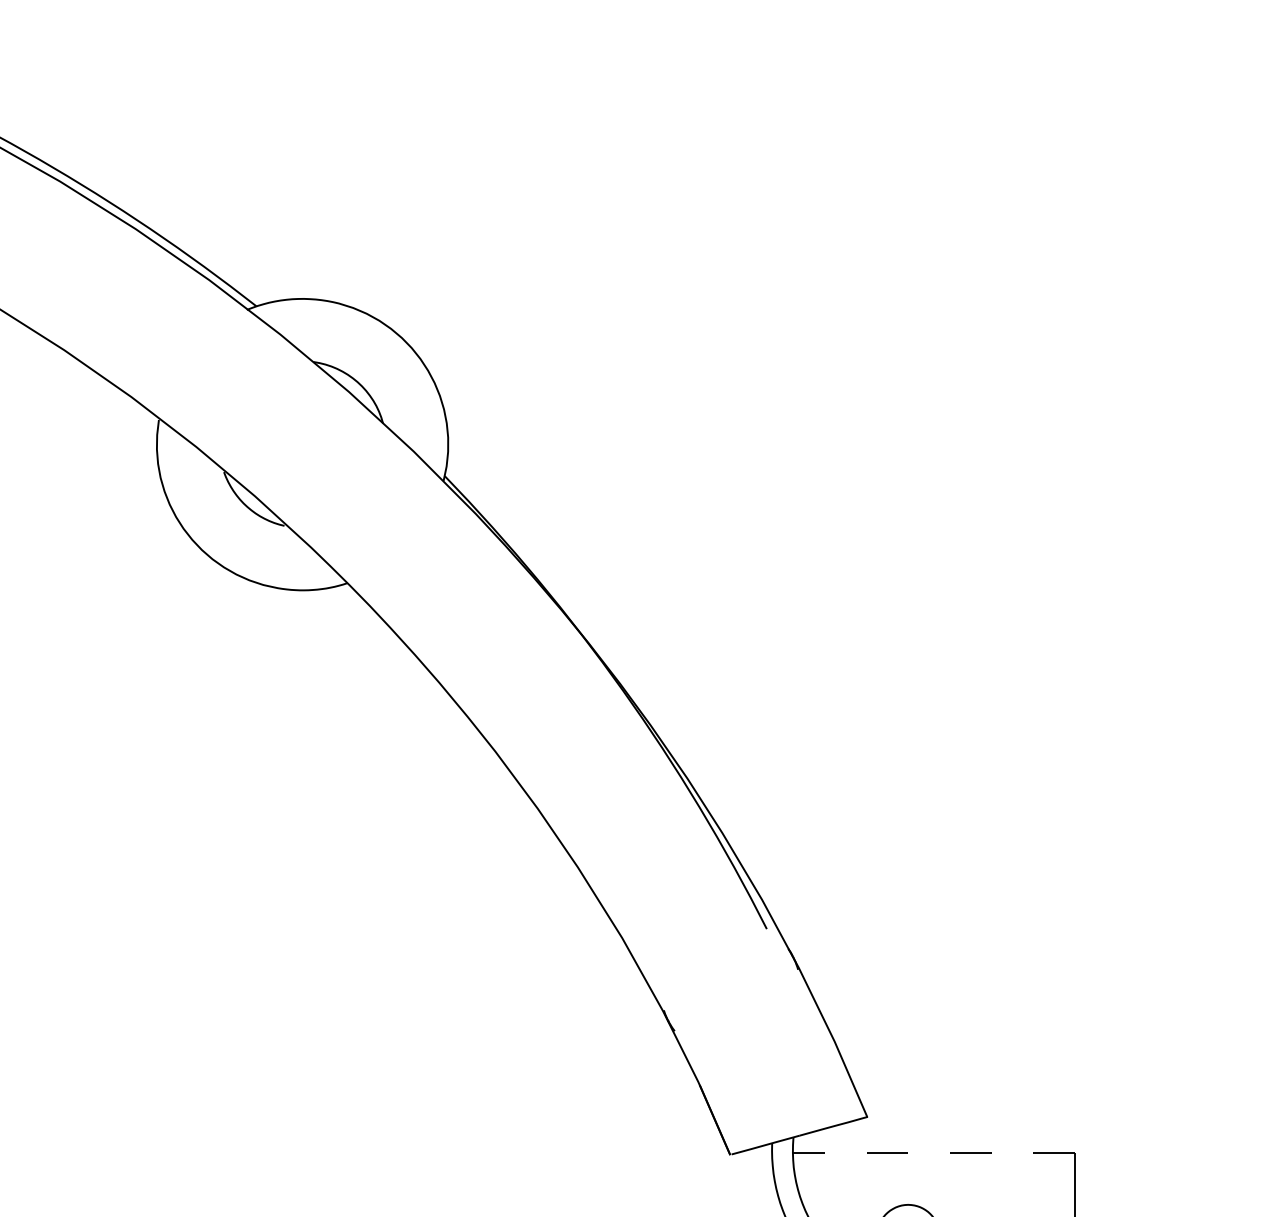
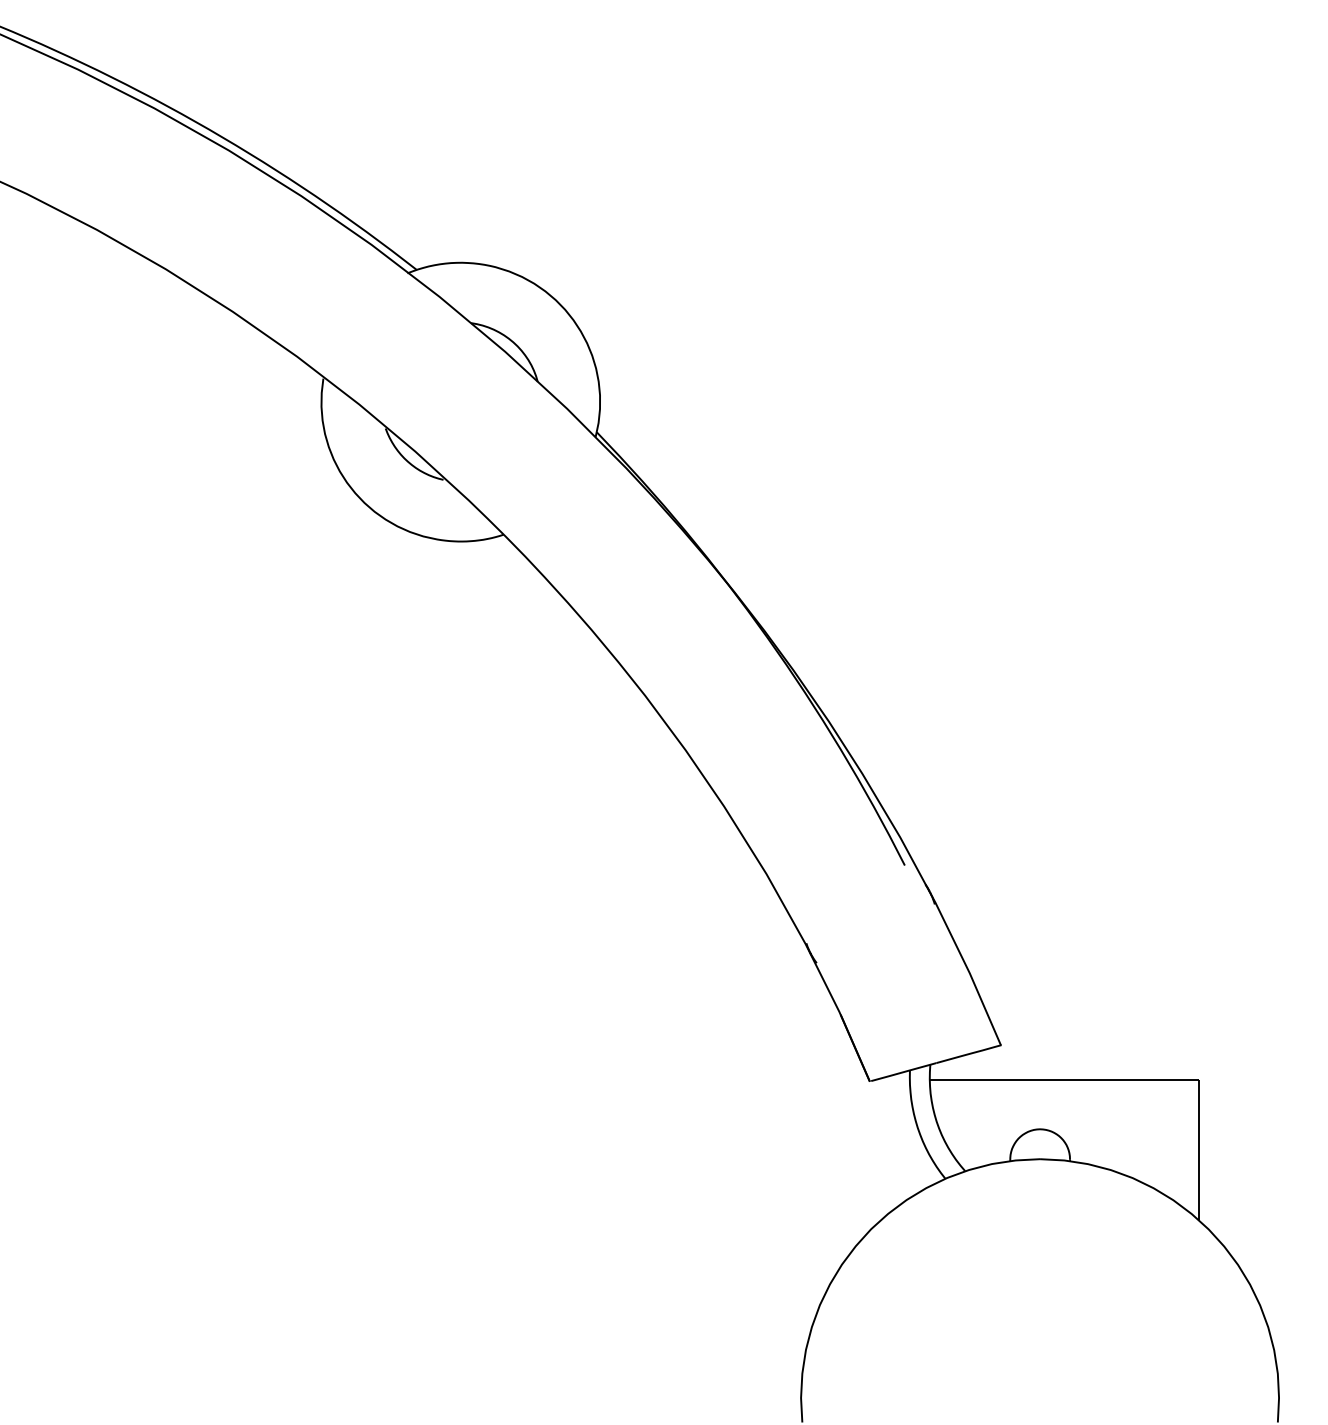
line: (933, 1152) -> (1064, 1079), dashed -> solid

